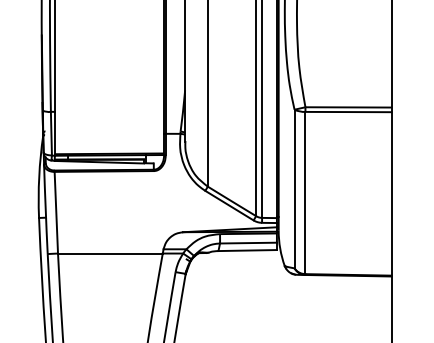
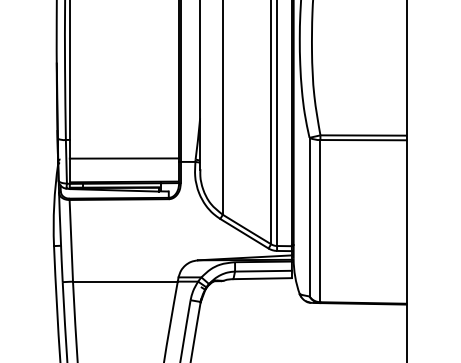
line: (109, 130) -> (124, 158), added

